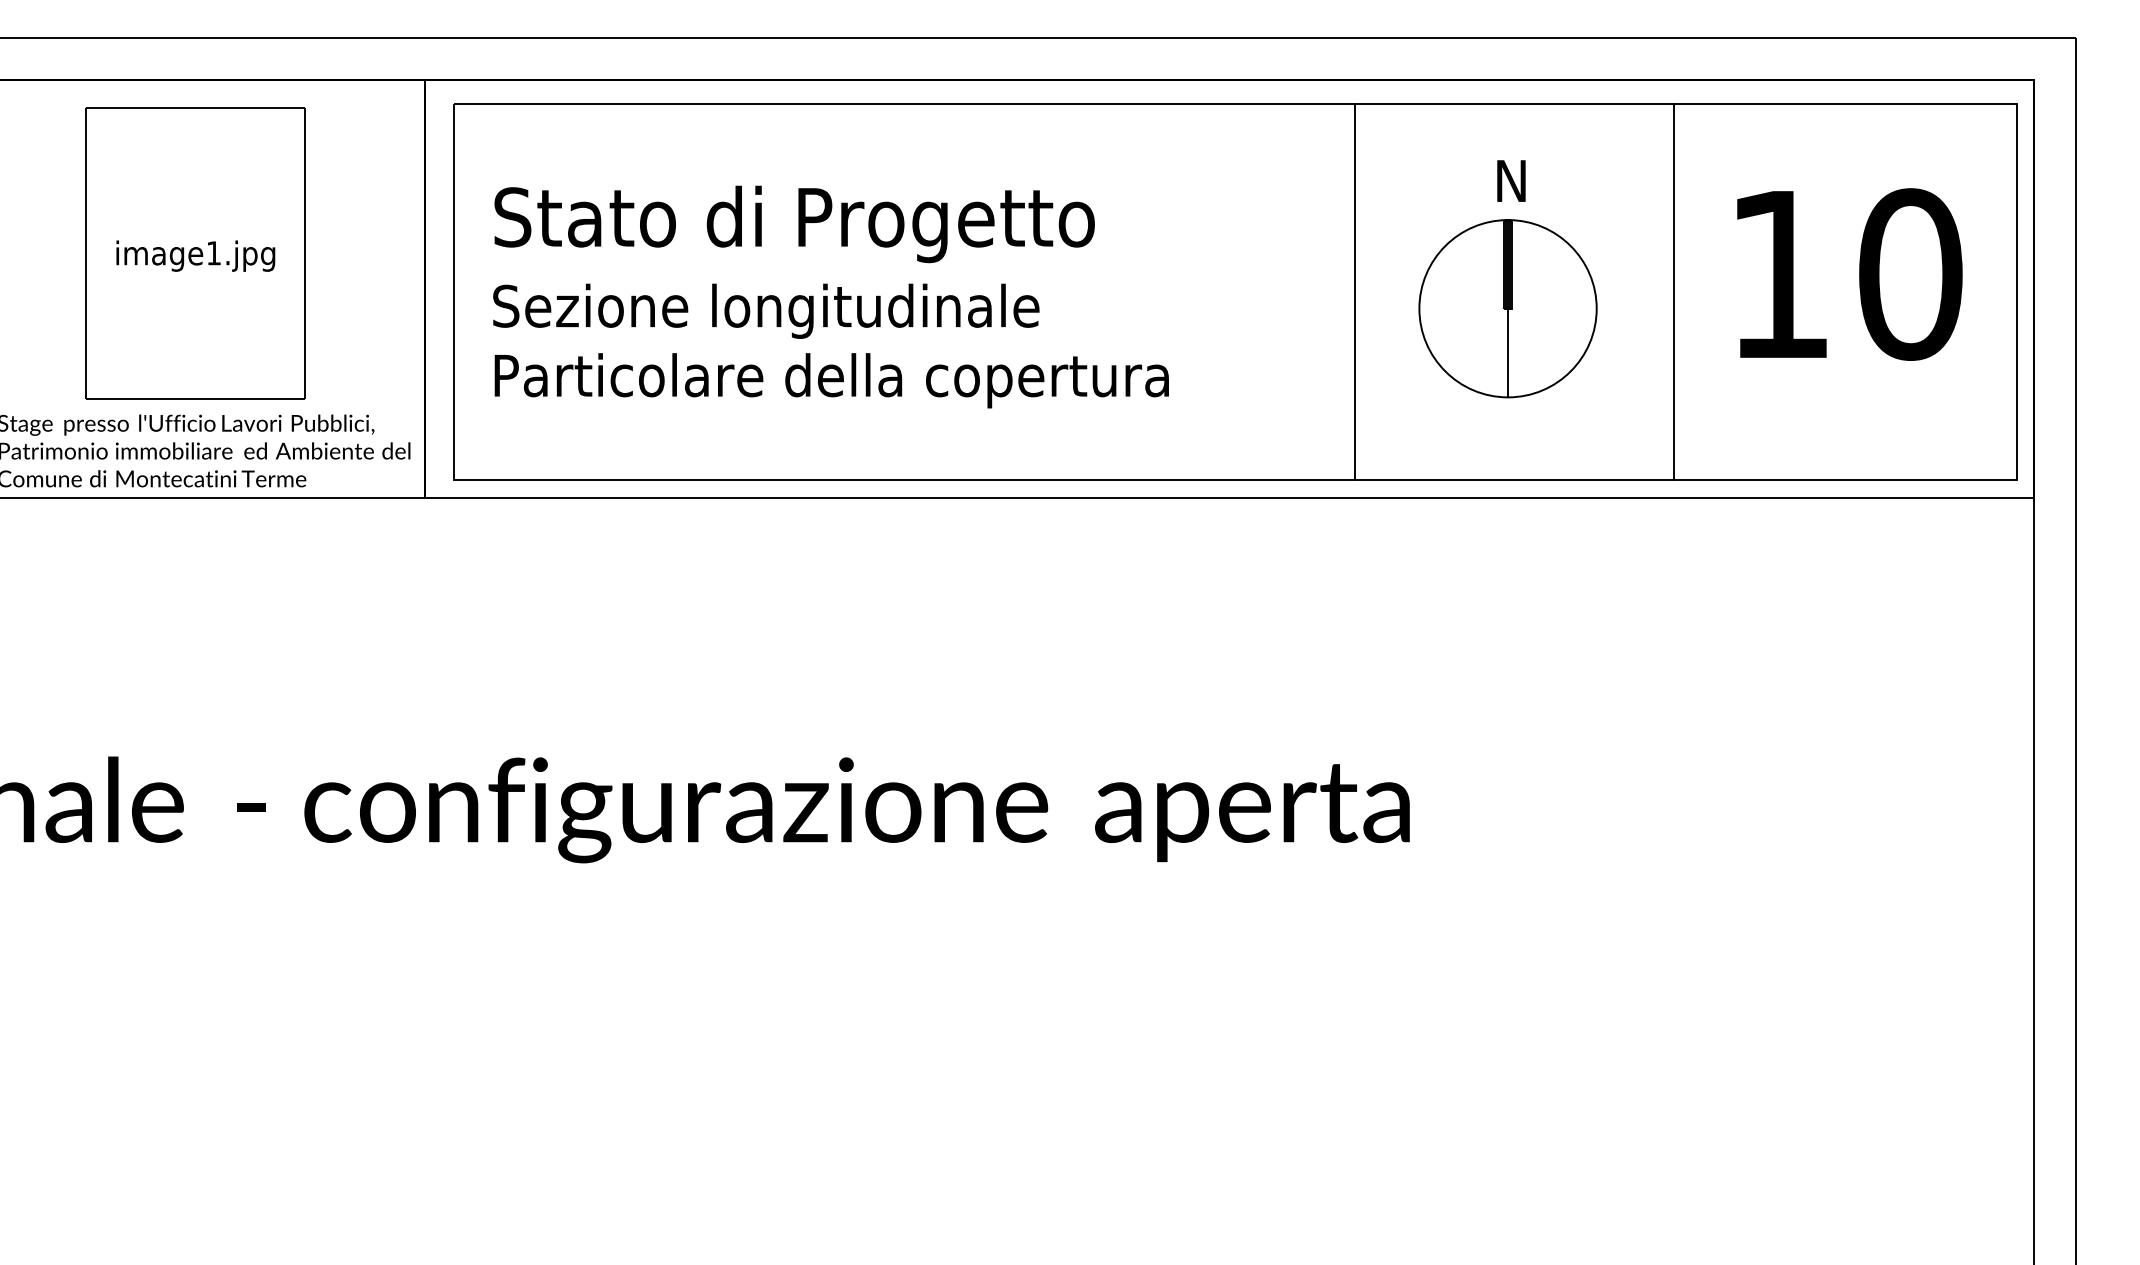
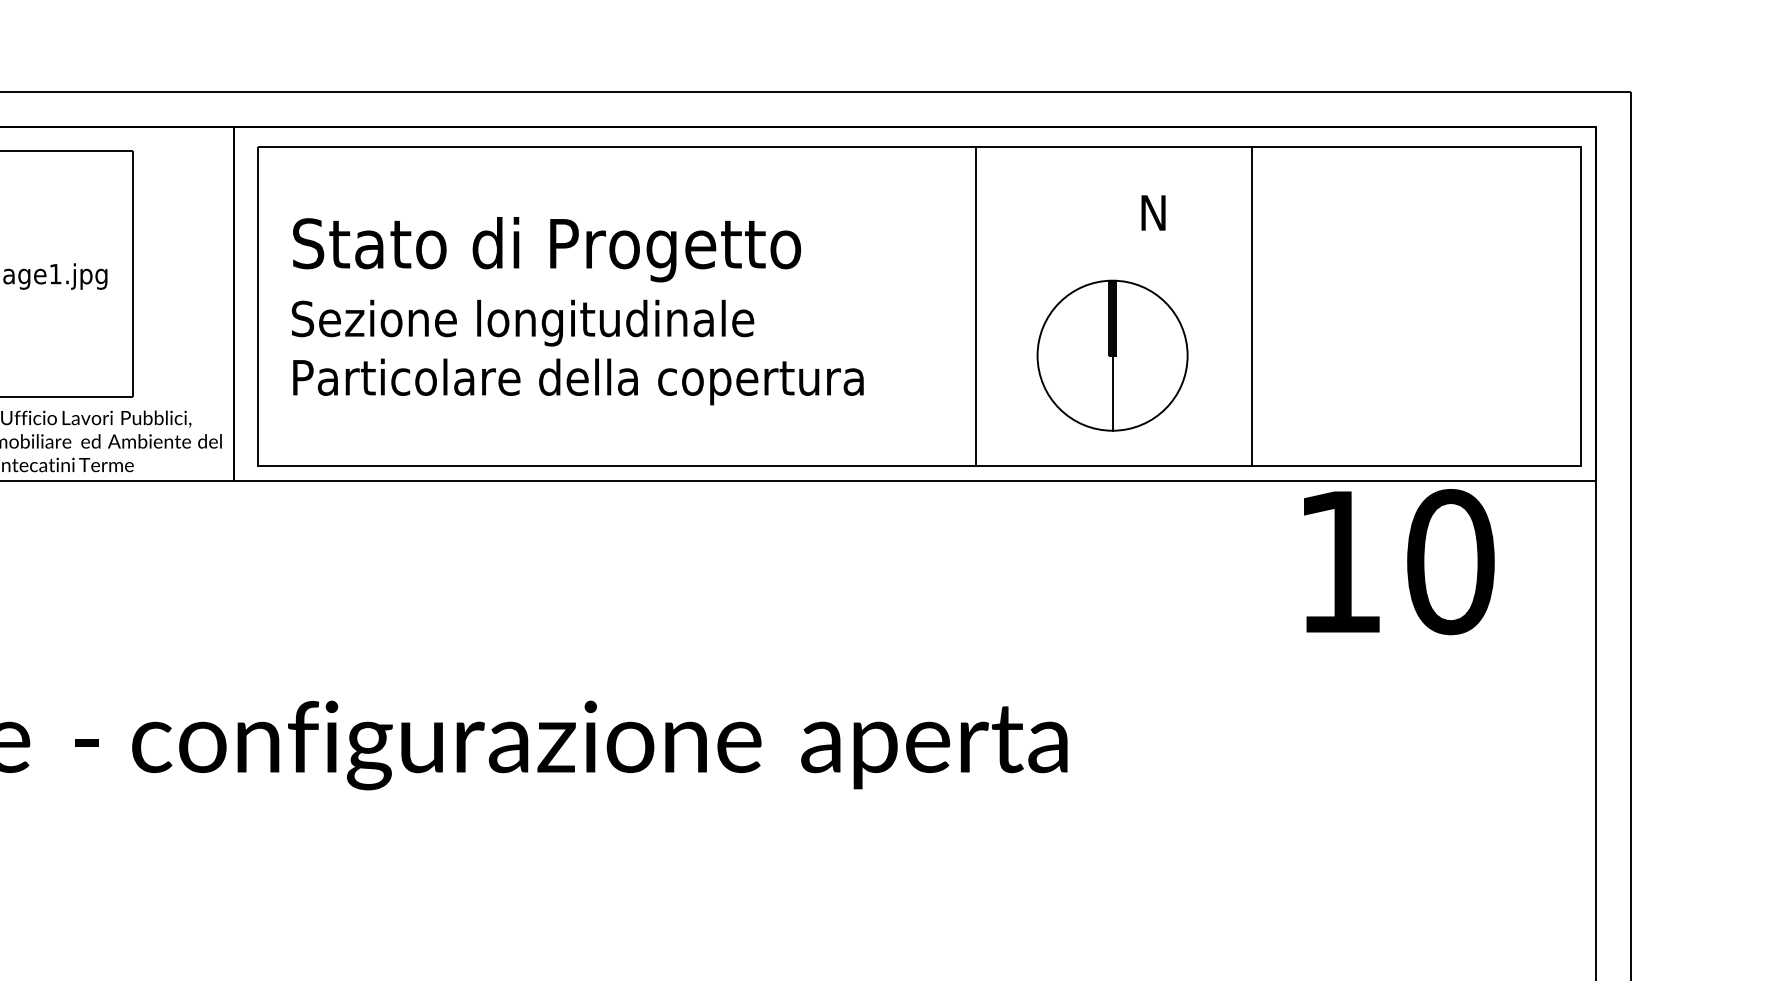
text: (1849, 274) -> (1398, 561), moved
line: (1355, 291) -> (975, 306), moved
line: (1674, 291) -> (1251, 306), moved
part: (1507, 308) -> (1112, 355), moved

